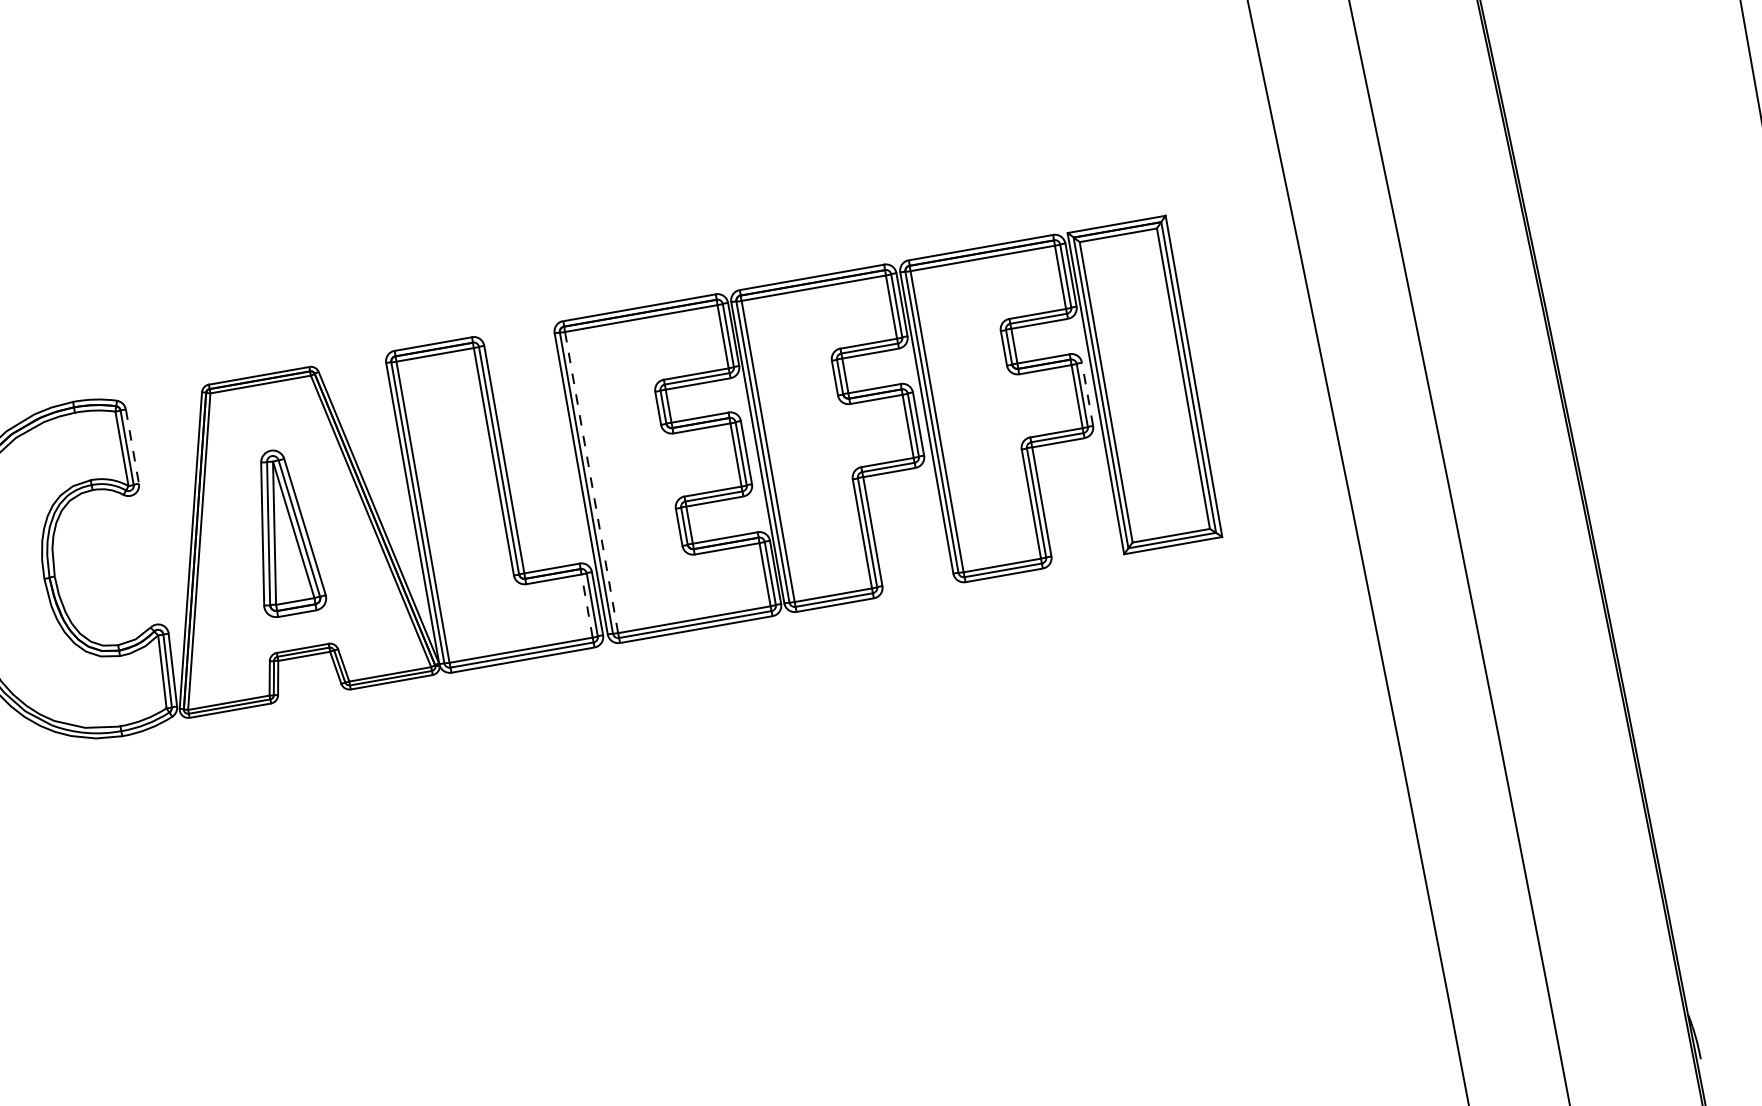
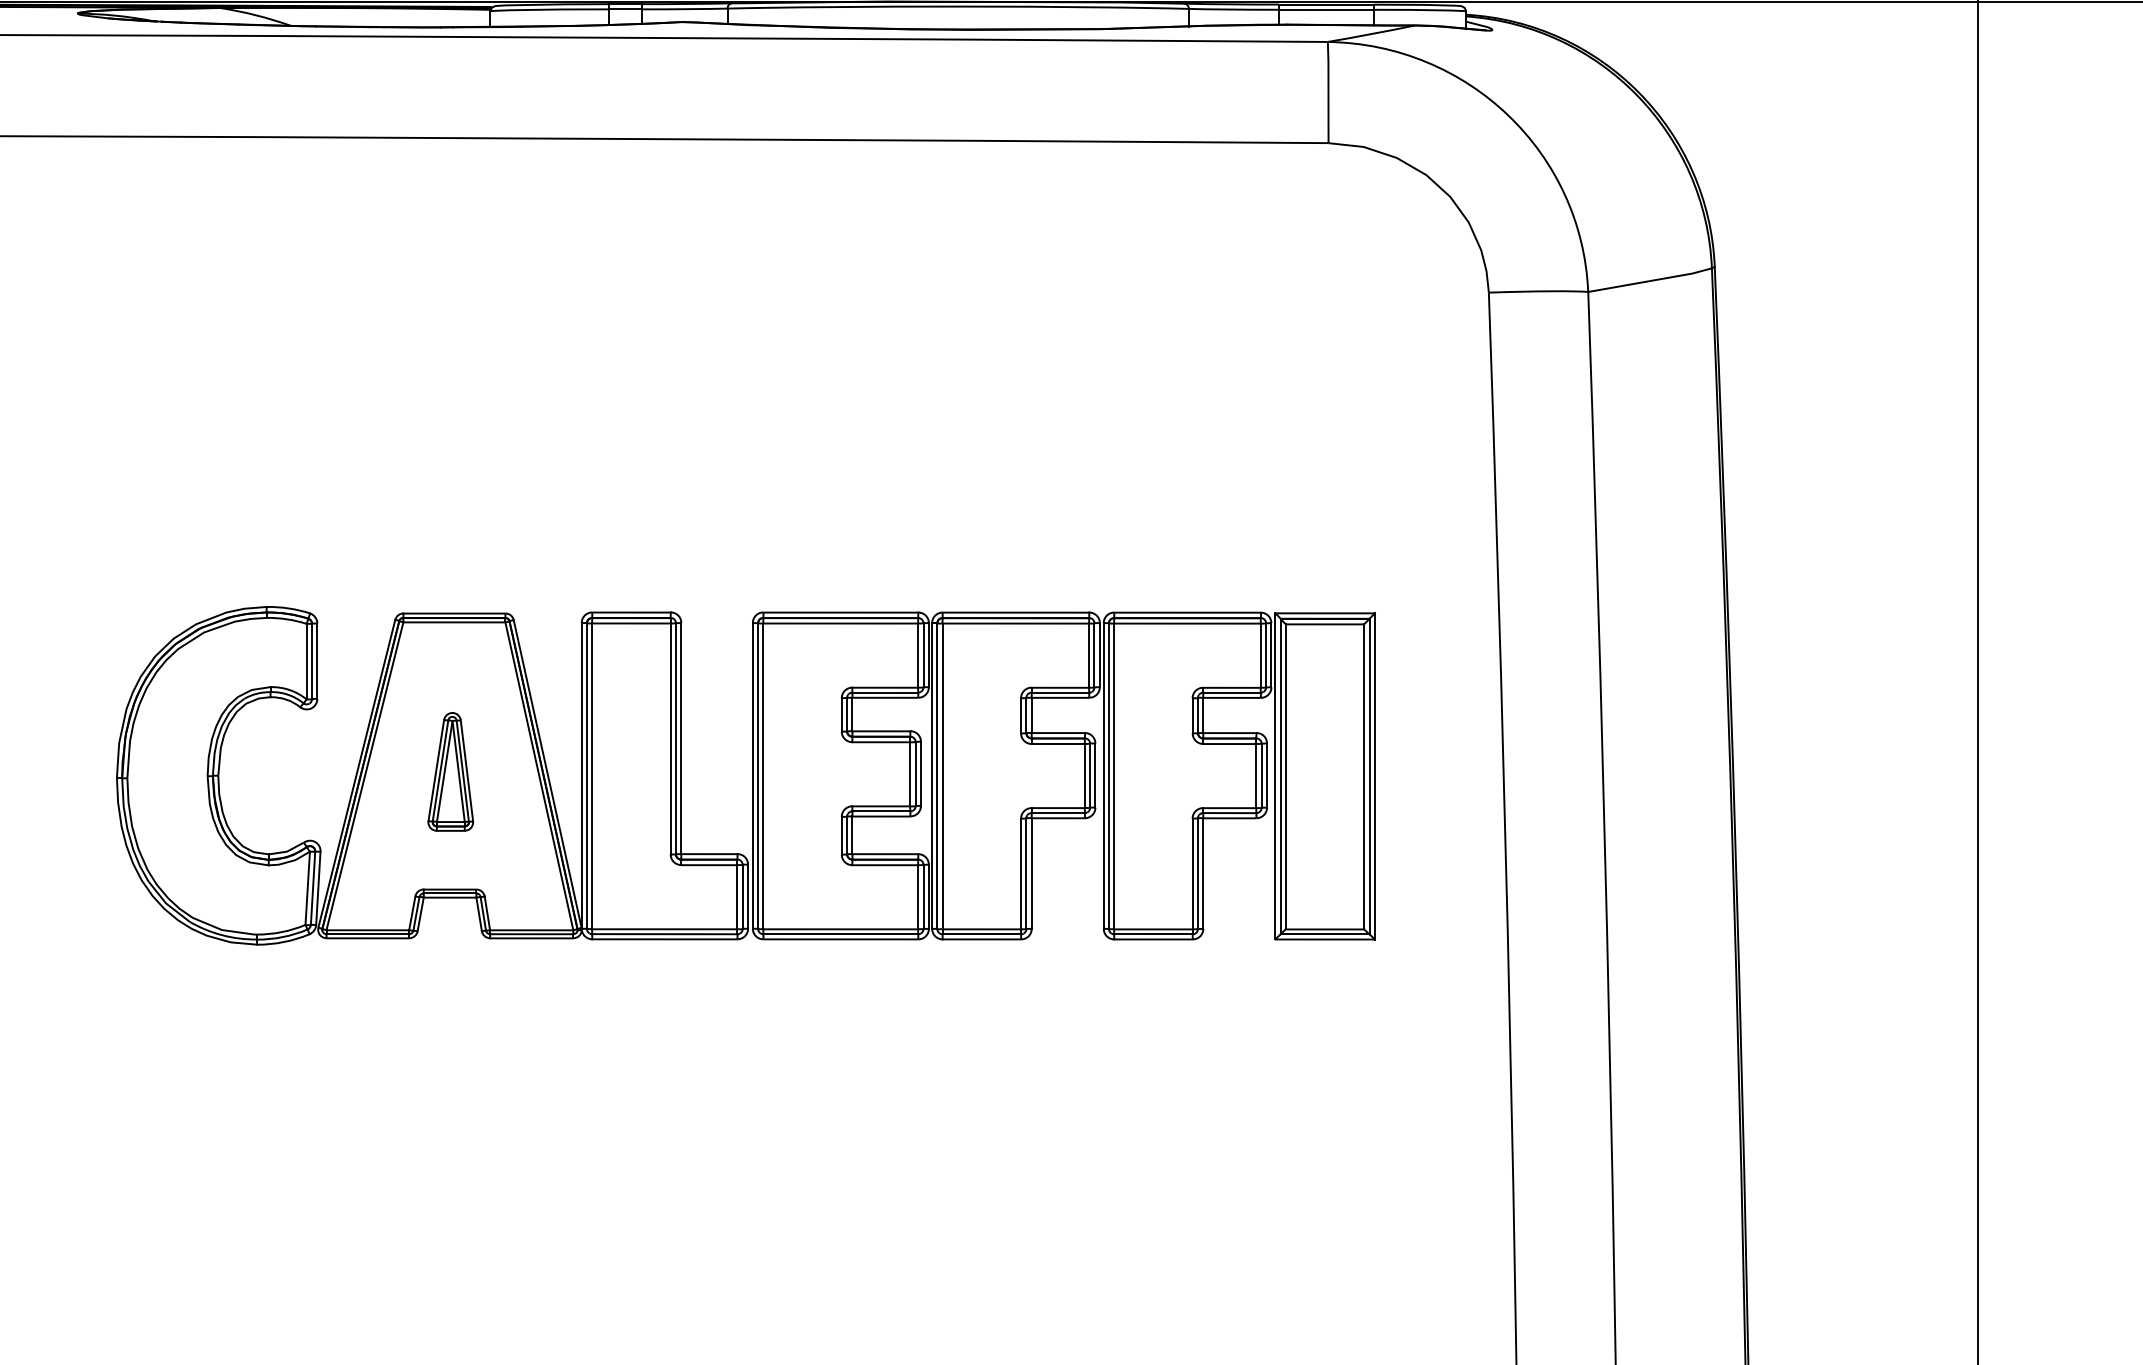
line: (1087, 394) -> (1267, 775), dashed -> solid
line: (132, 446) -> (317, 661), dashed -> solid
line: (591, 482) -> (763, 776), dashed -> solid
part: (282, 532) -> (450, 771), size x0.71
line: (587, 605) -> (737, 896), dashed -> solid

